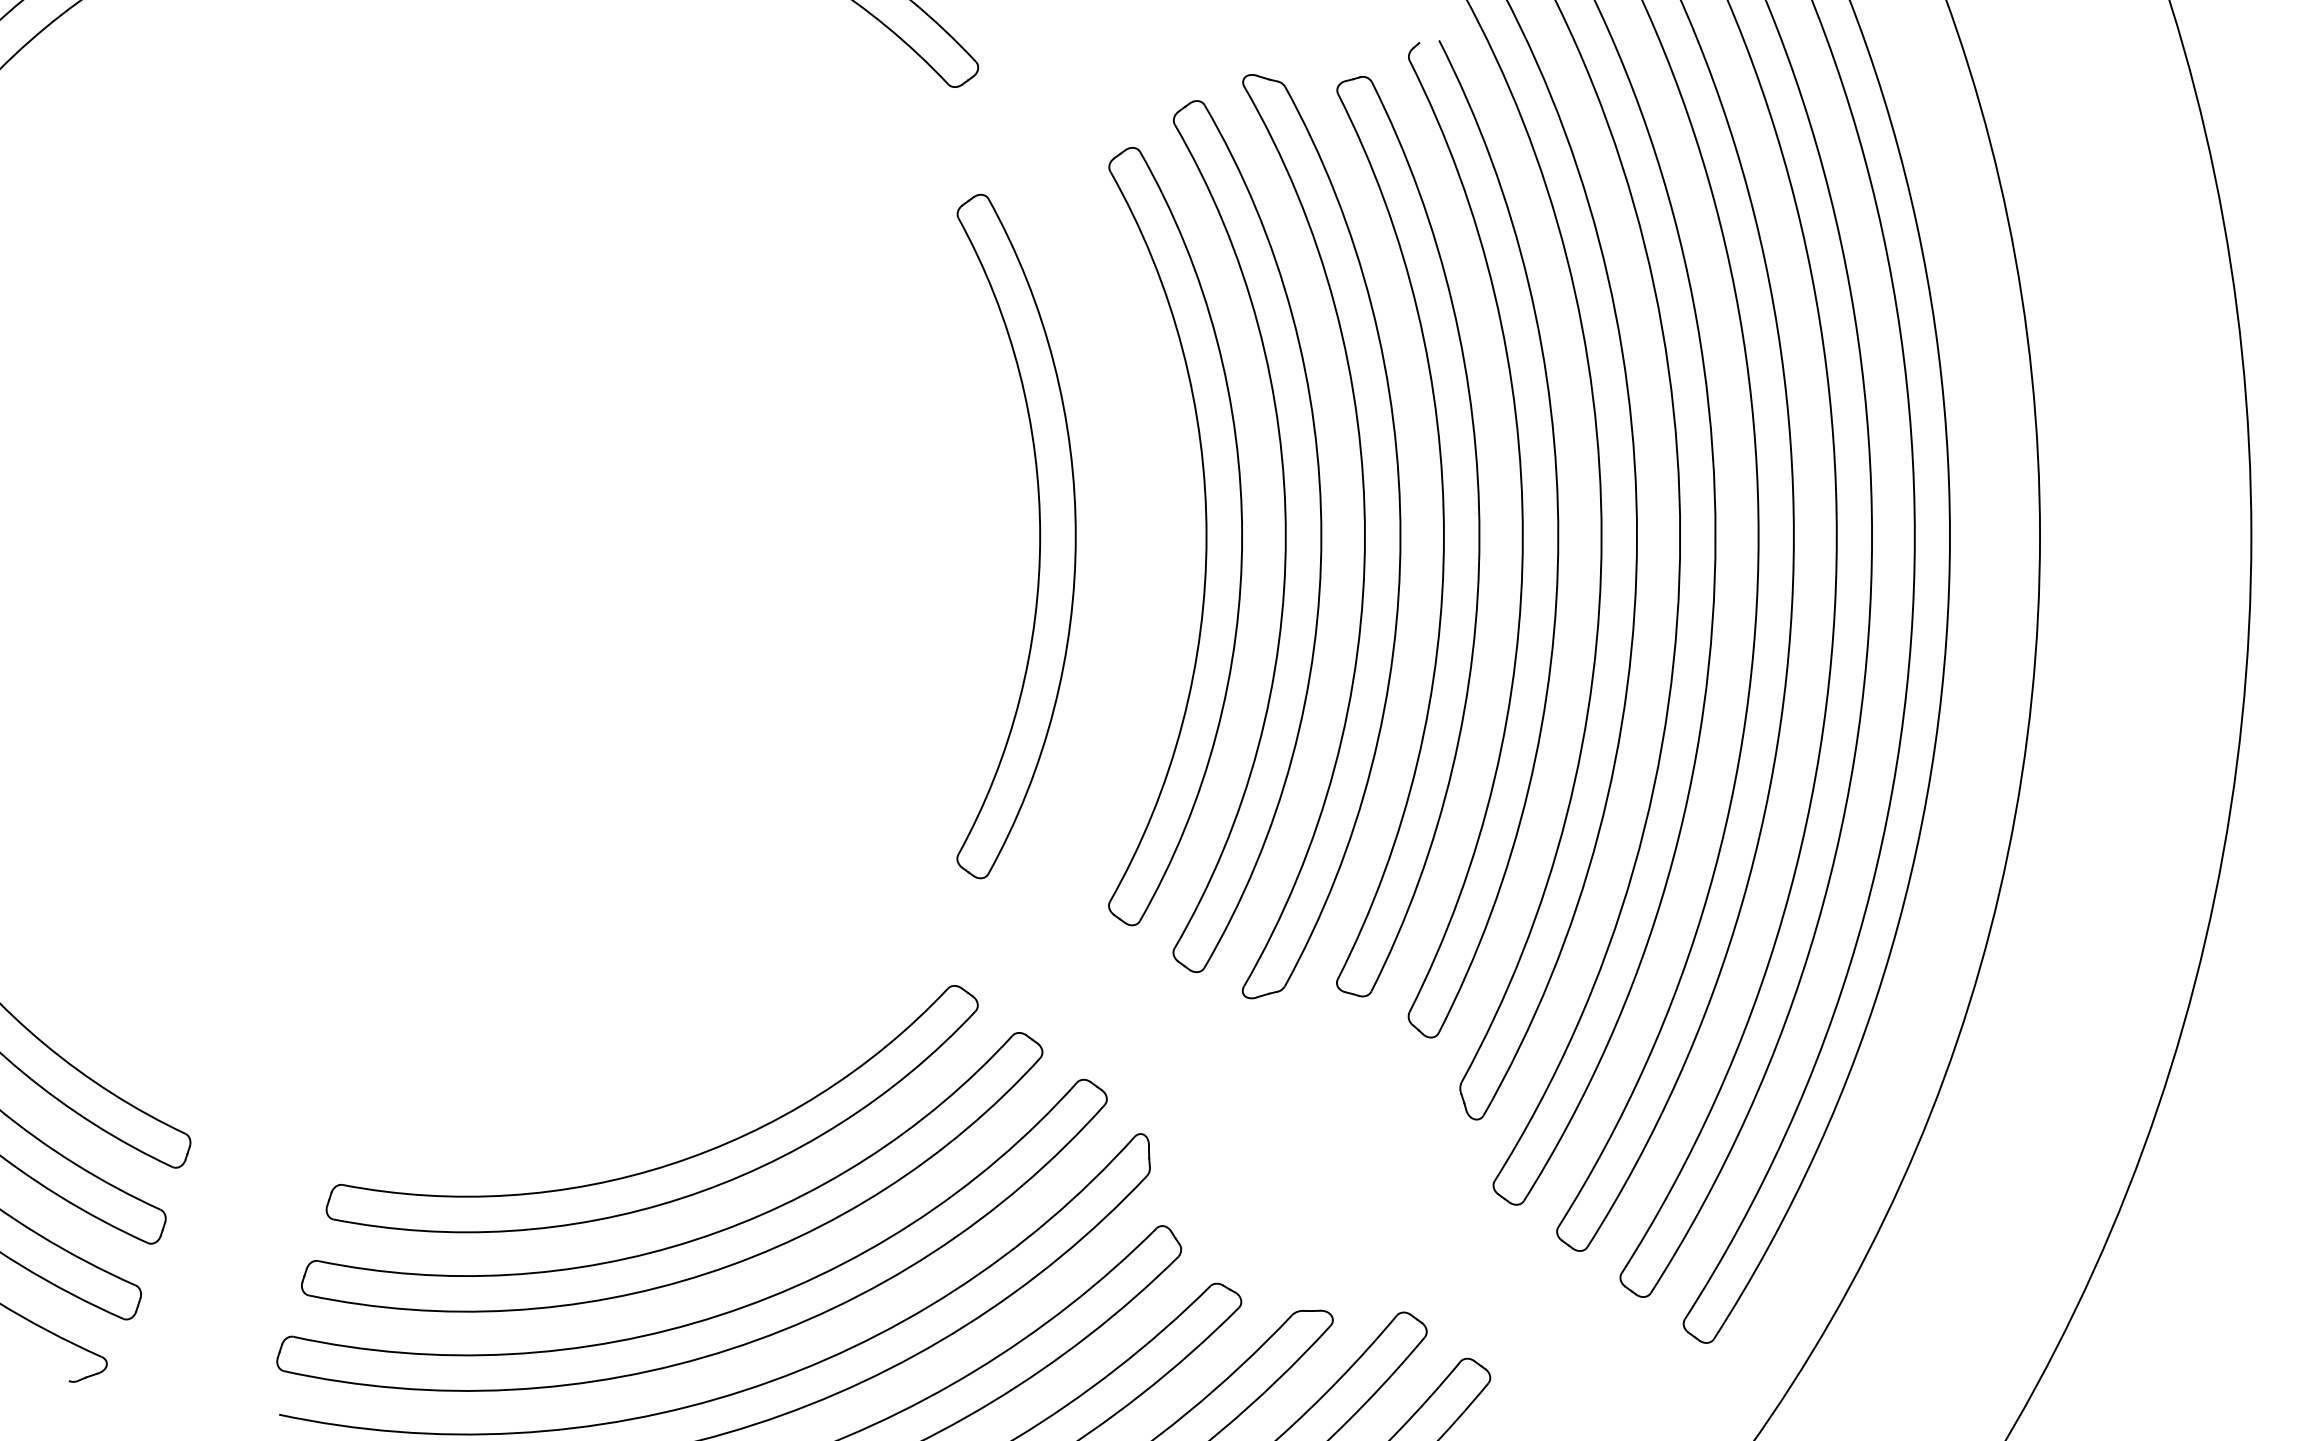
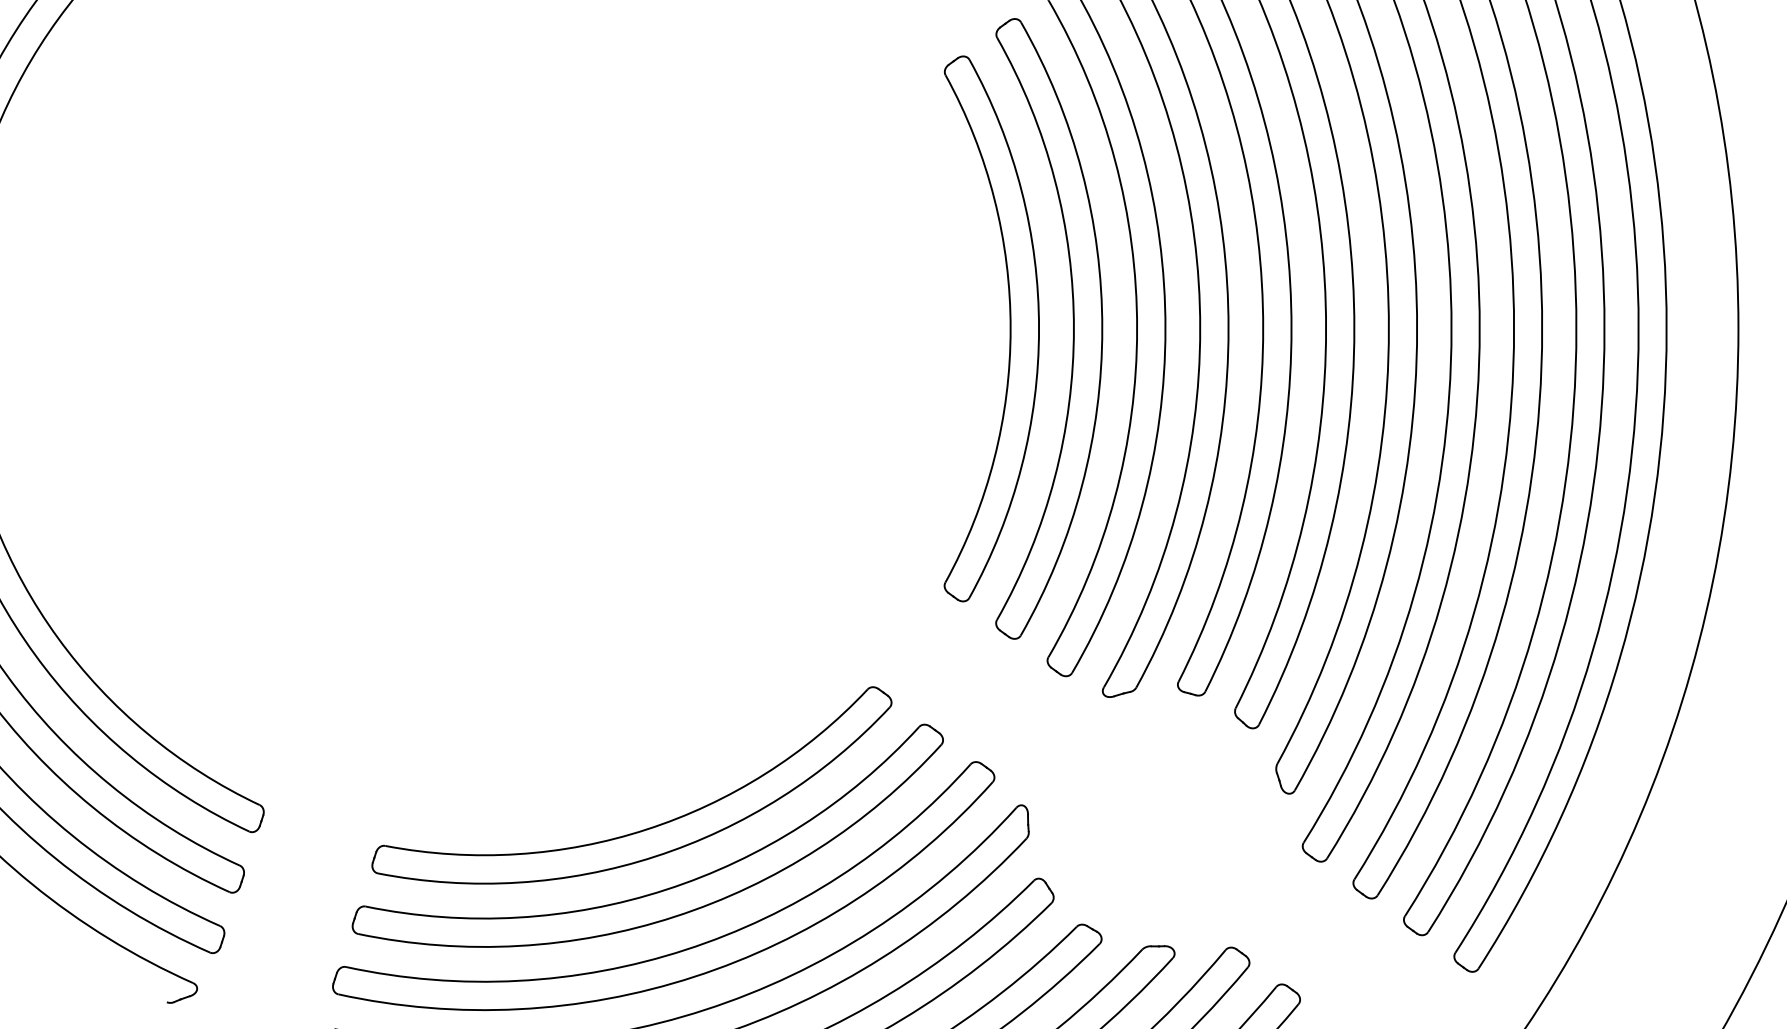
part: (1039, 536) -> (1010, 328), moved

